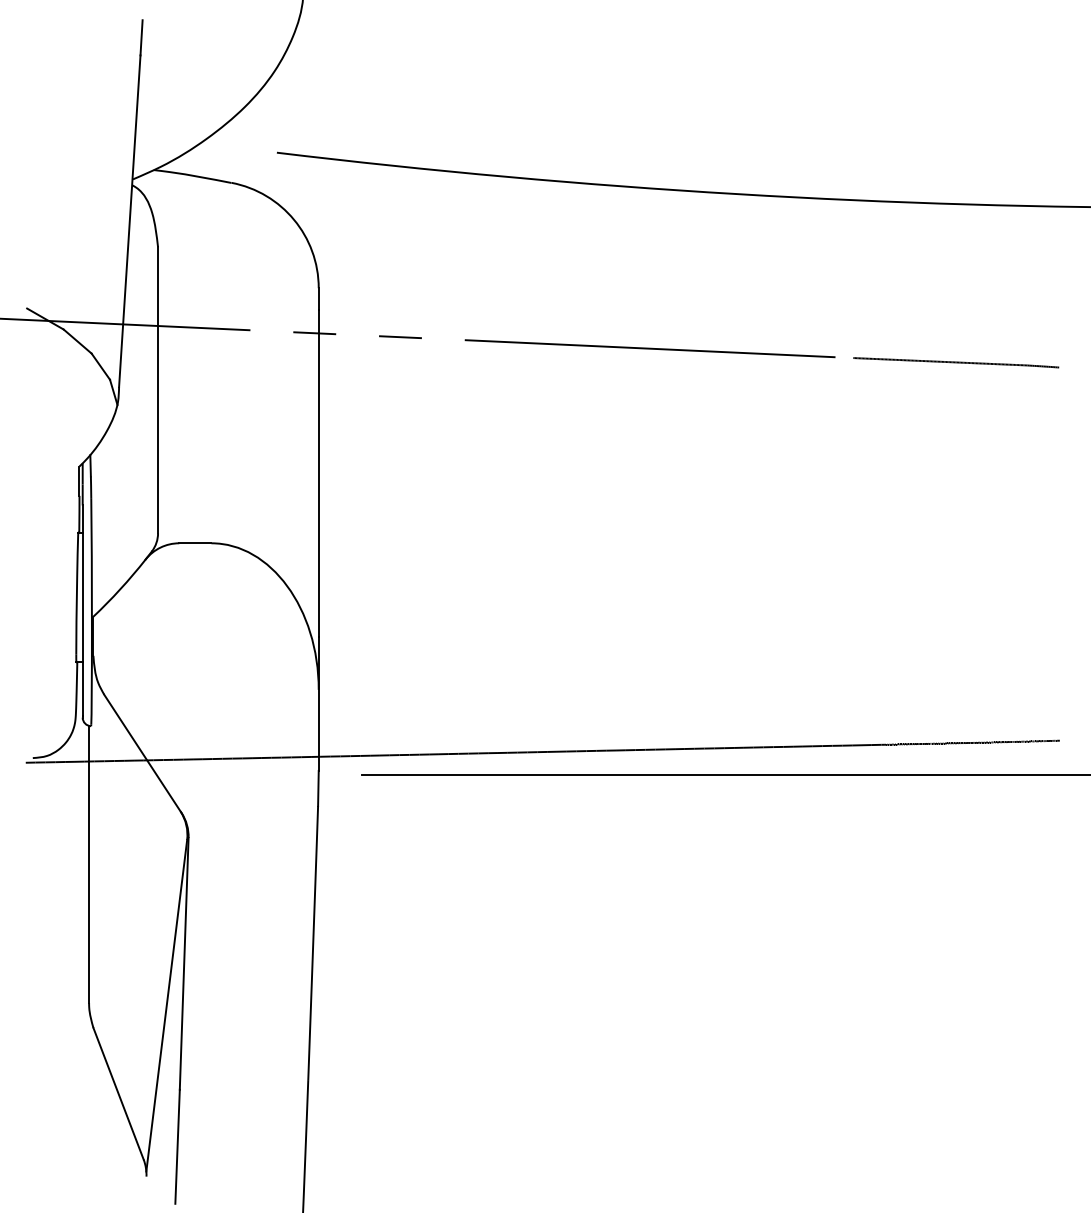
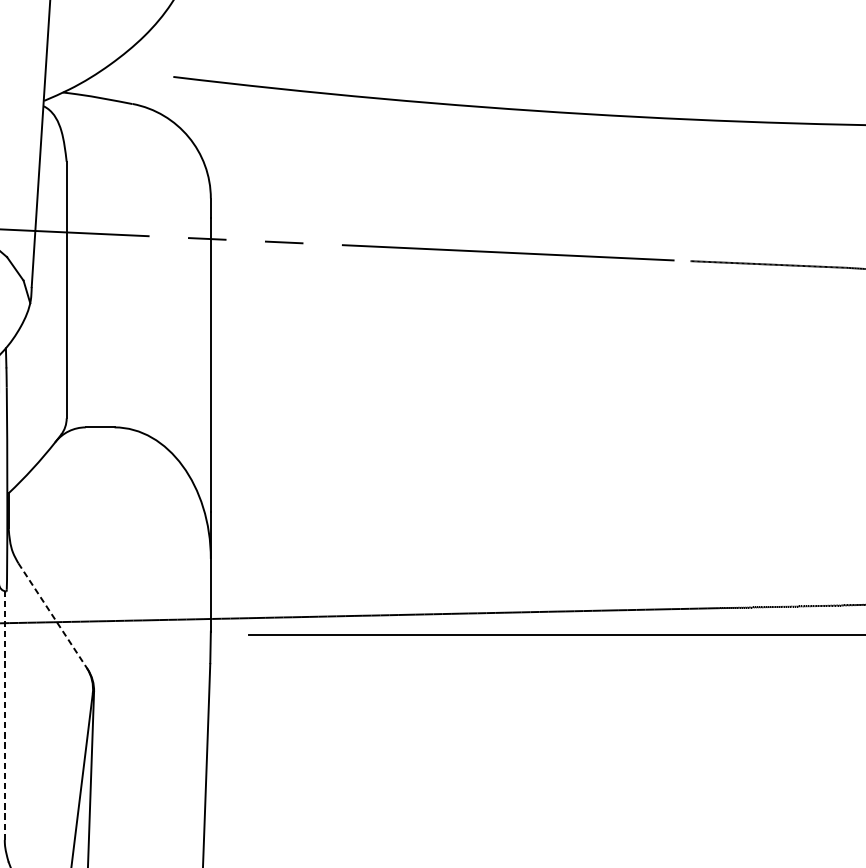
line: (142, 753) -> (52, 616), solid -> dashed
line: (89, 864) -> (5, 715), solid -> dashed

